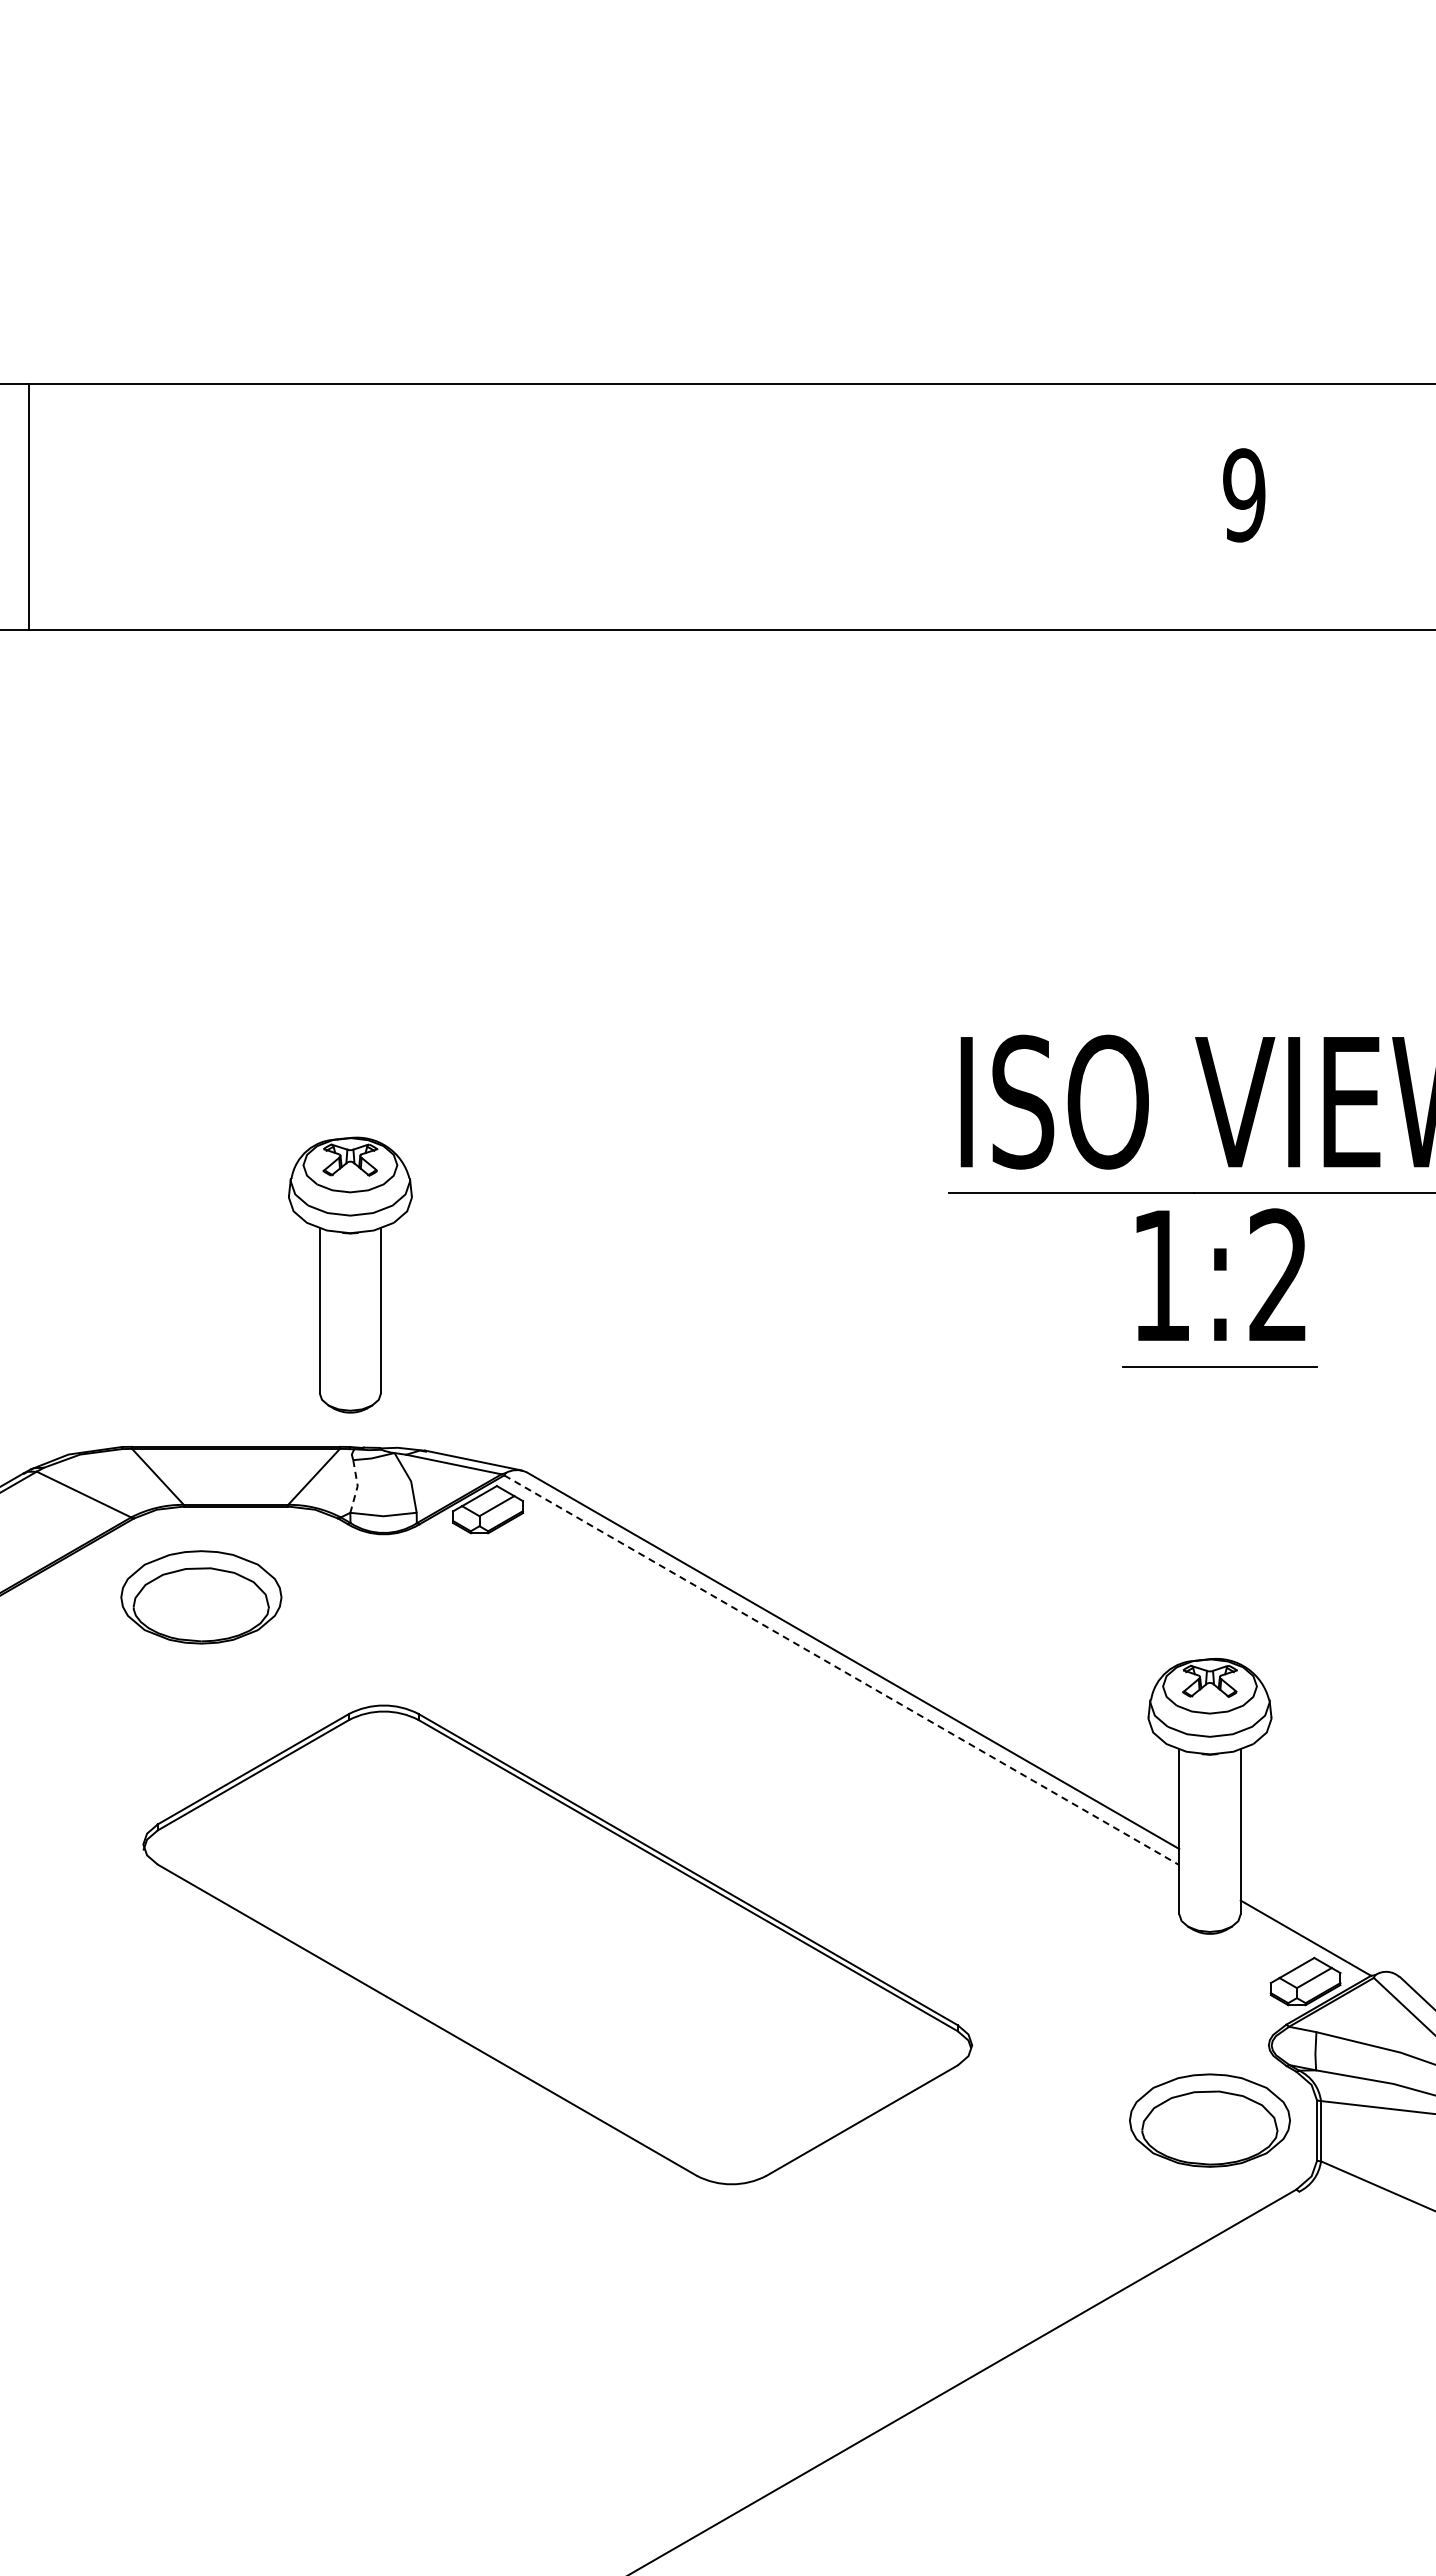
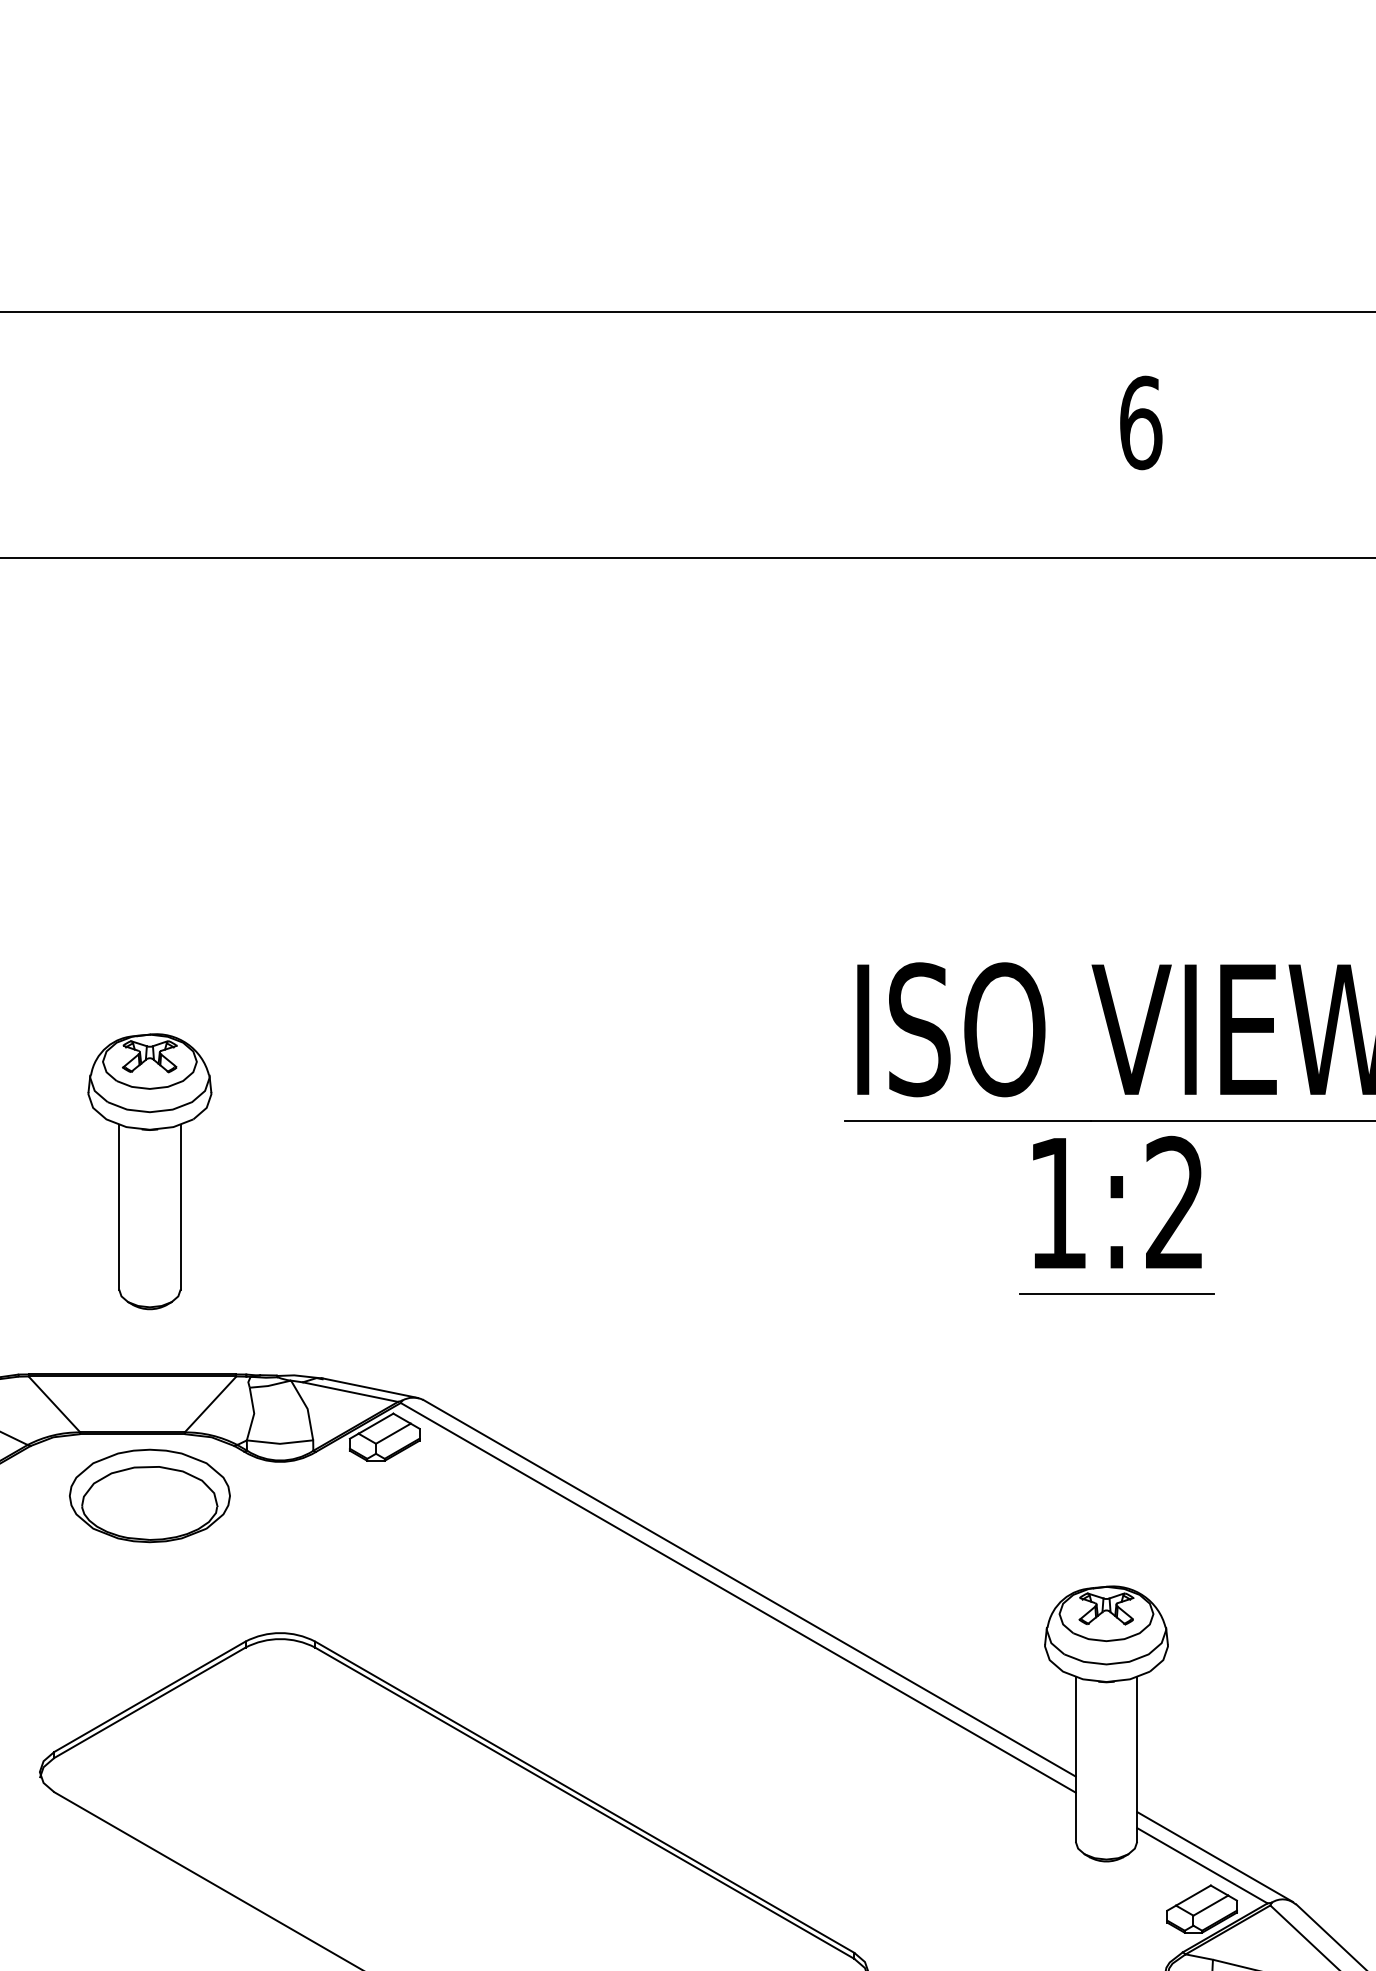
text: (1244, 495) -> (1141, 423), 9 -> 6
part: (350, 1274) -> (150, 1171), moved
line: (357, 1486) -> (254, 1414), dashed -> solid
part: (201, 1597) -> (150, 1496), moved
line: (841, 1670) -> (738, 1598), dashed -> solid
line: (1318, 1929) -> (1215, 1857), added

